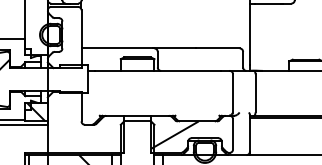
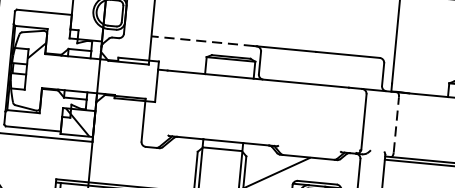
line: (116, 48) -> (201, 41), solid -> dashed
line: (255, 92) -> (396, 123), solid -> dashed

